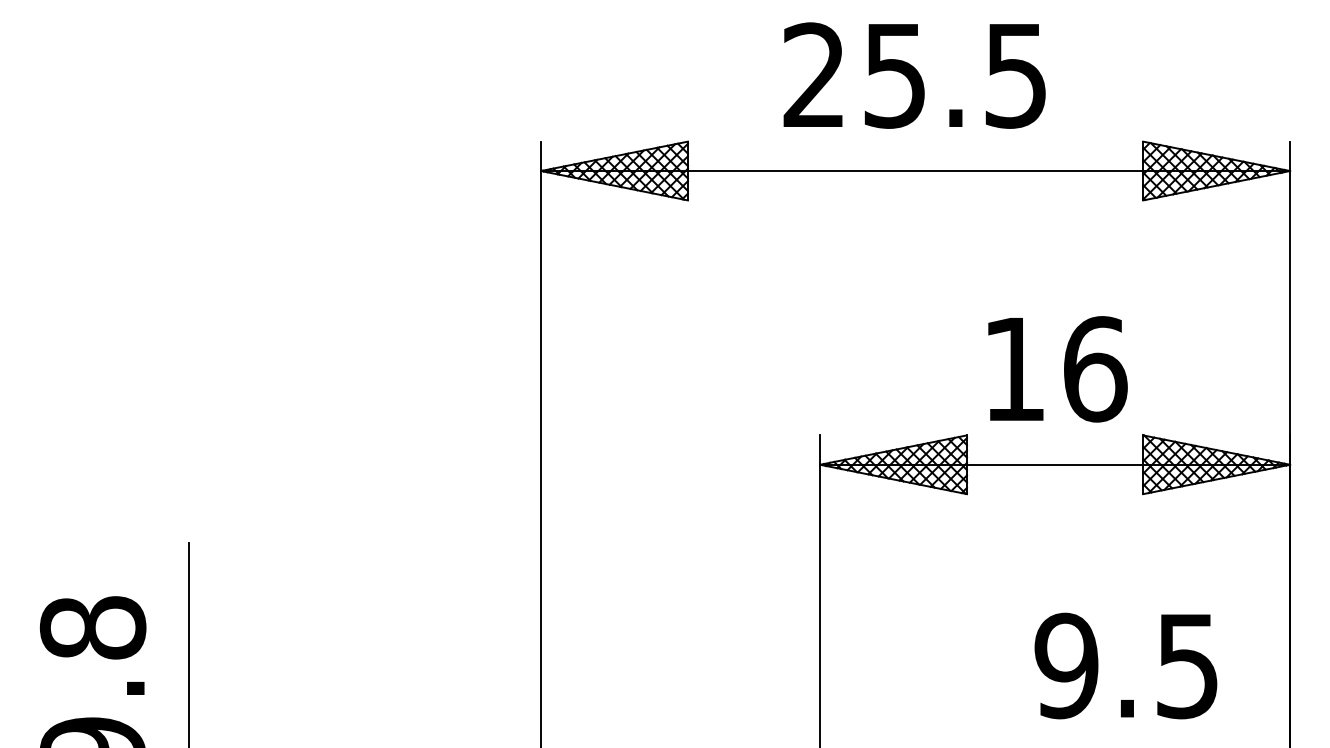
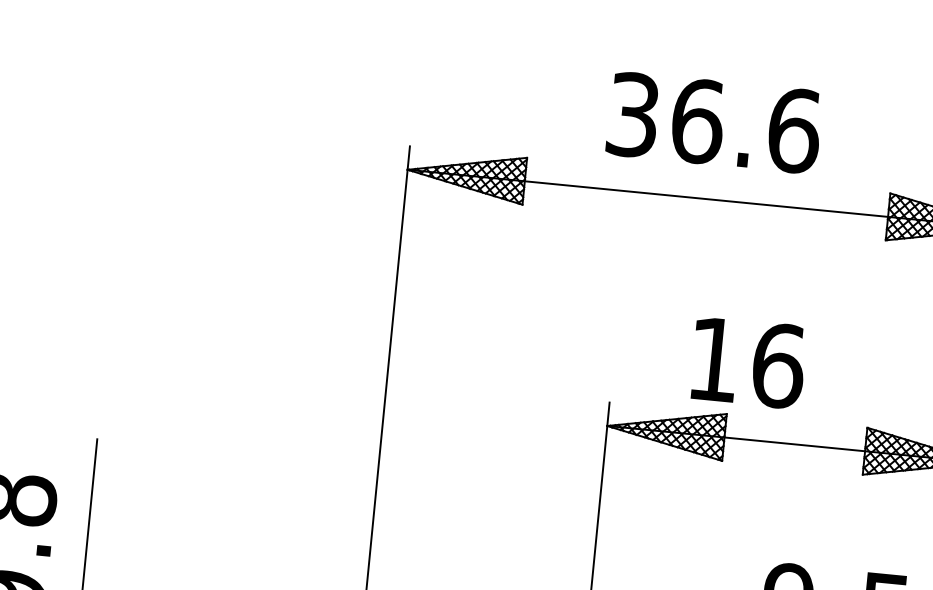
text: (915, 75) -> (713, 122), 25.5 -> 36.6
text: (1057, 369) -> (748, 363), moved

